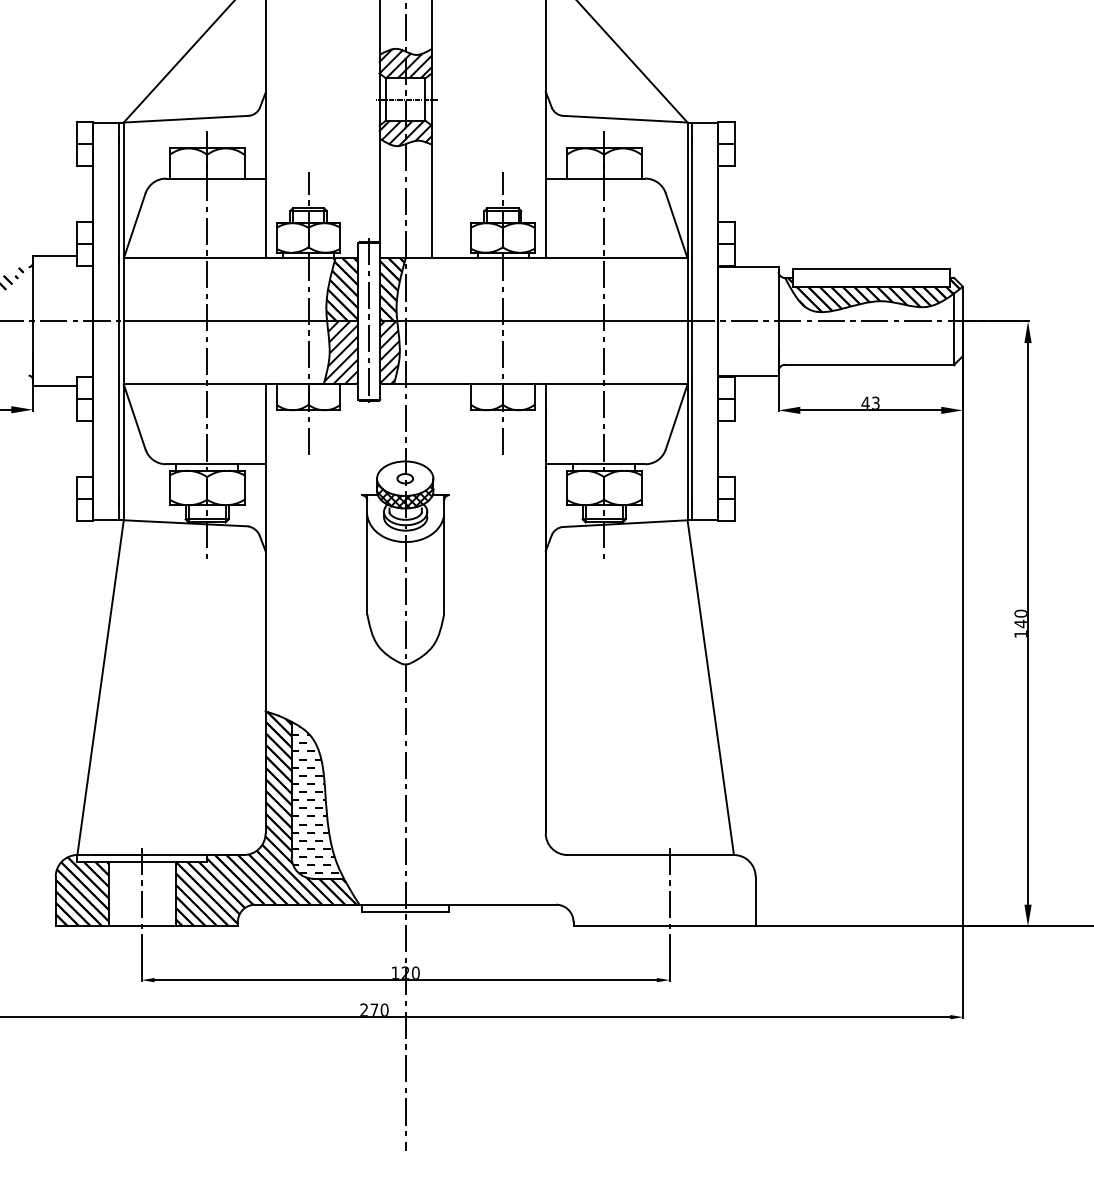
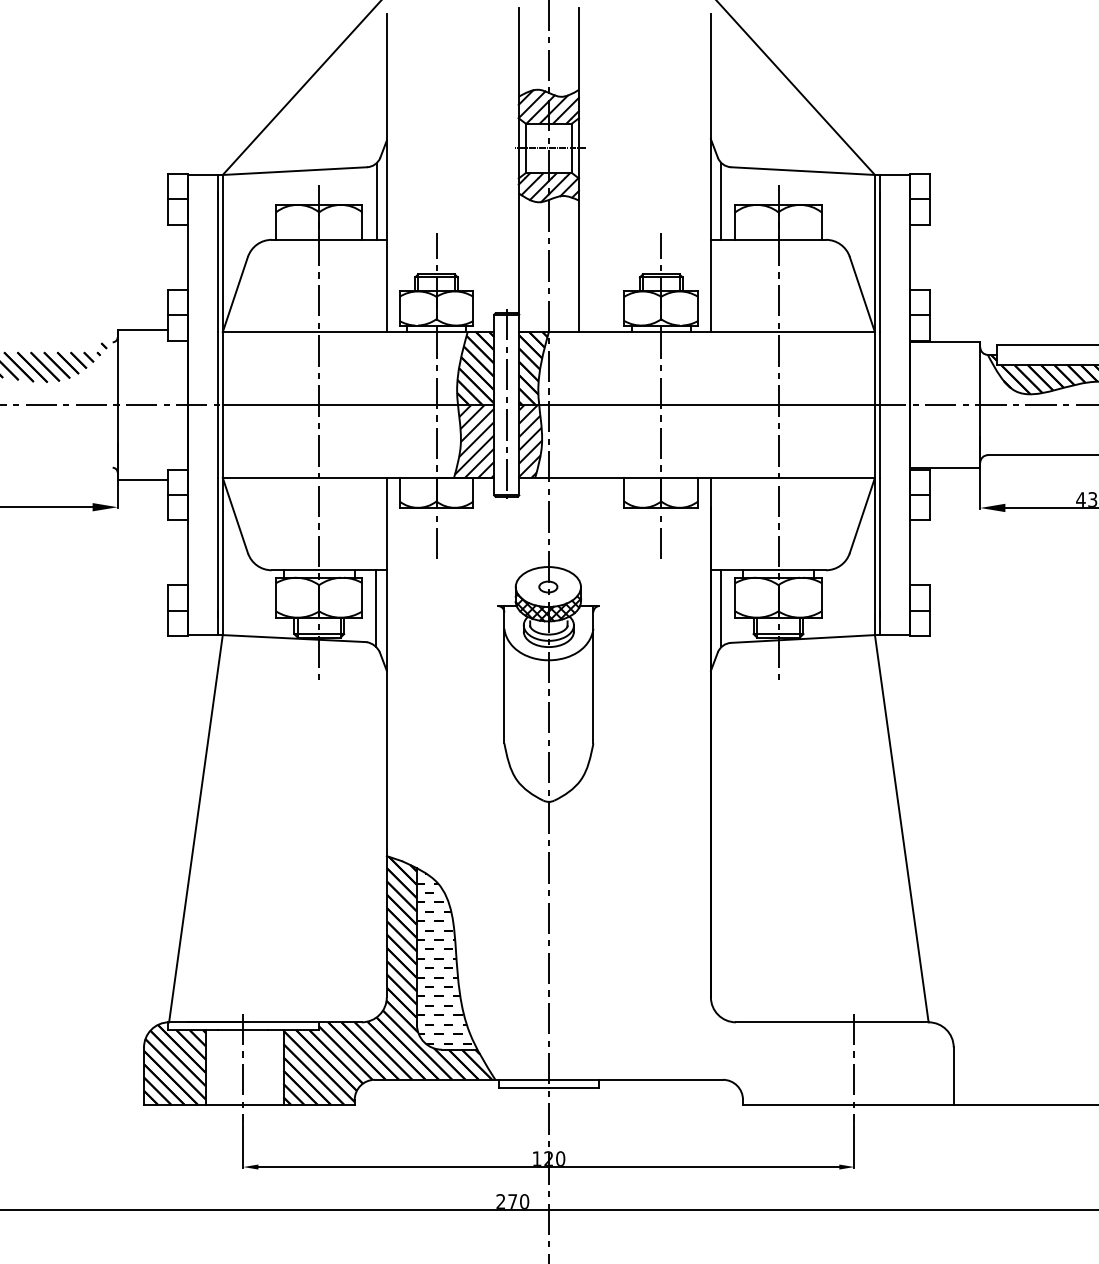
line: (257, 145) -> (377, 201), added
line: (554, 145) -> (721, 201), added
line: (256, 497) -> (376, 608), added
line: (554, 497) -> (721, 608), added

